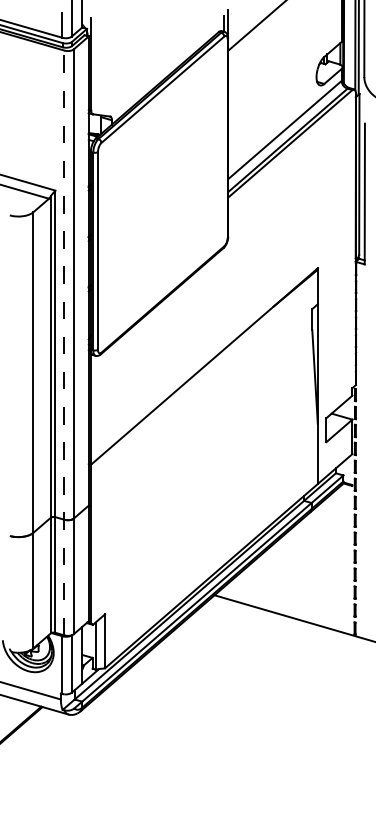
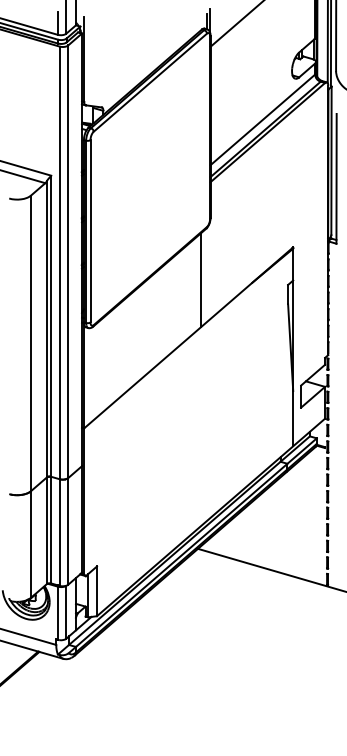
line: (217, 304) -> (200, 280), added
line: (64, 342) -> (59, 315), dashed -> solid

